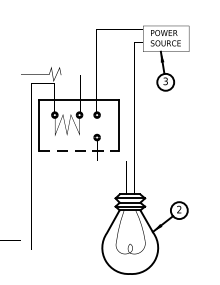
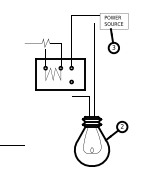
line: (79, 151) -> (60, 90), dashed -> solid

